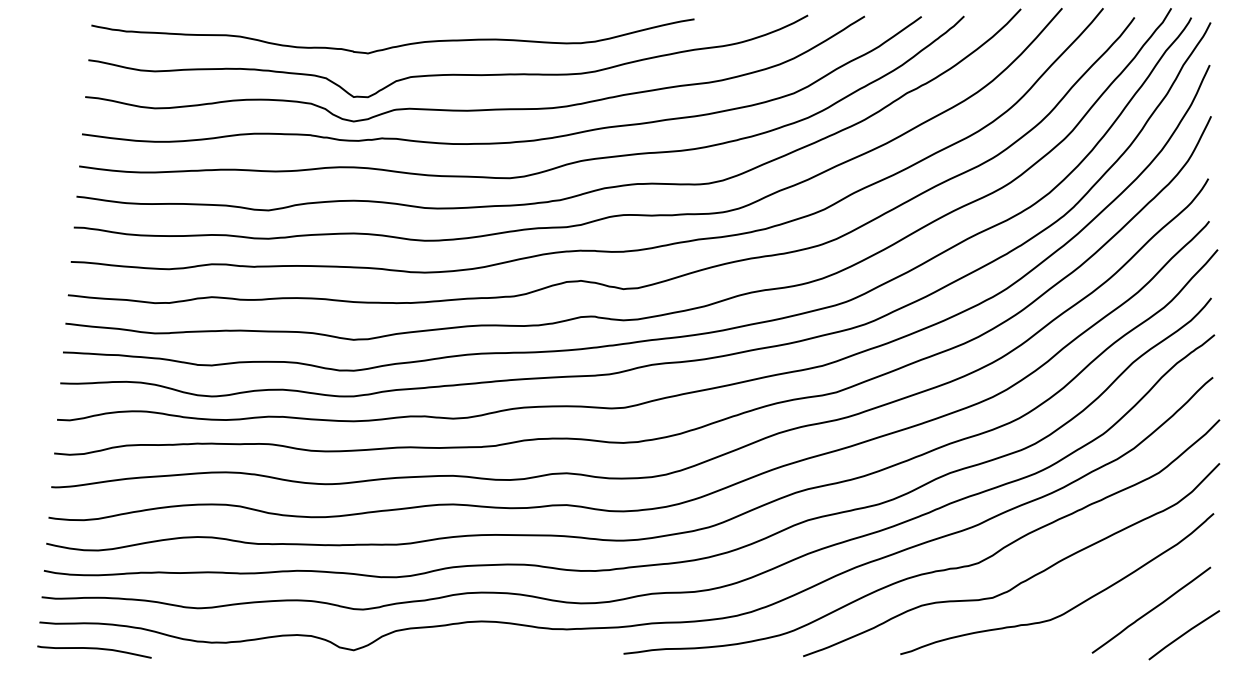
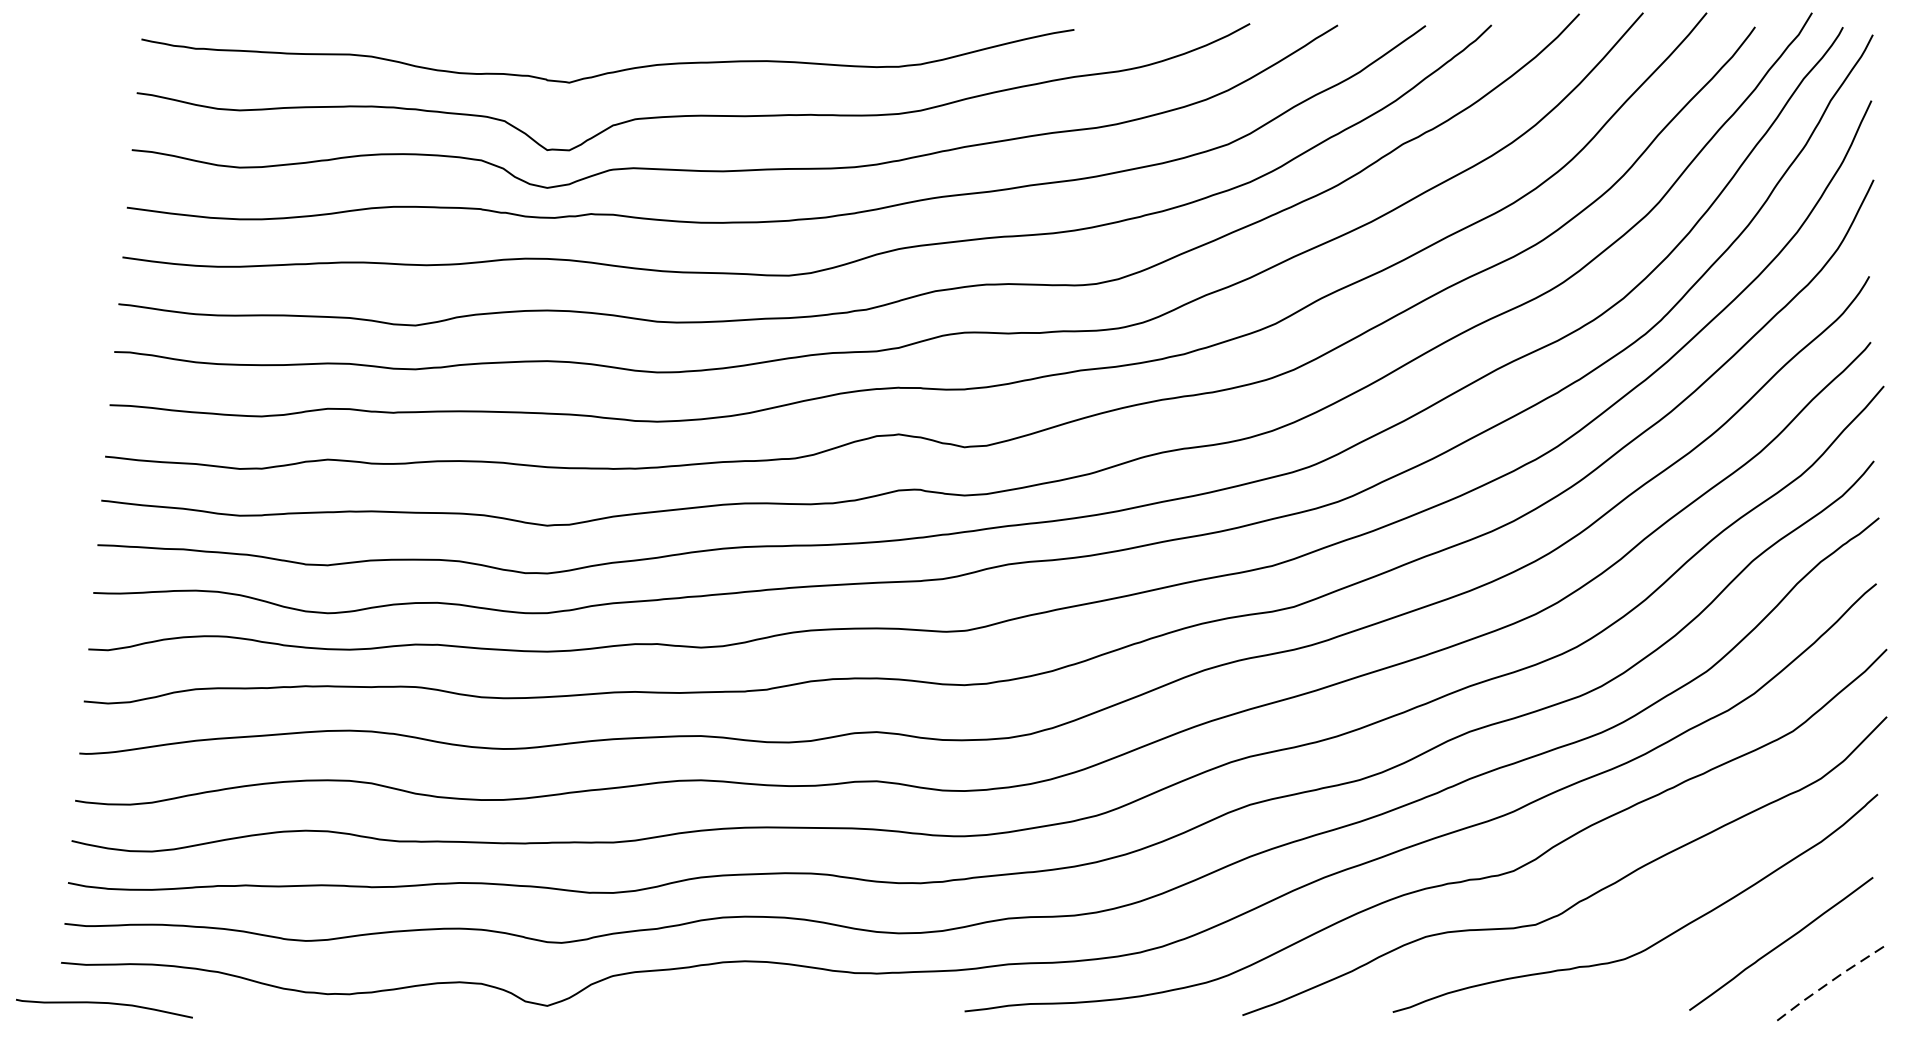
line: (1184, 634) -> (1832, 981), solid -> dashed
curve: (94, 649) -> (104, 1004), moved

